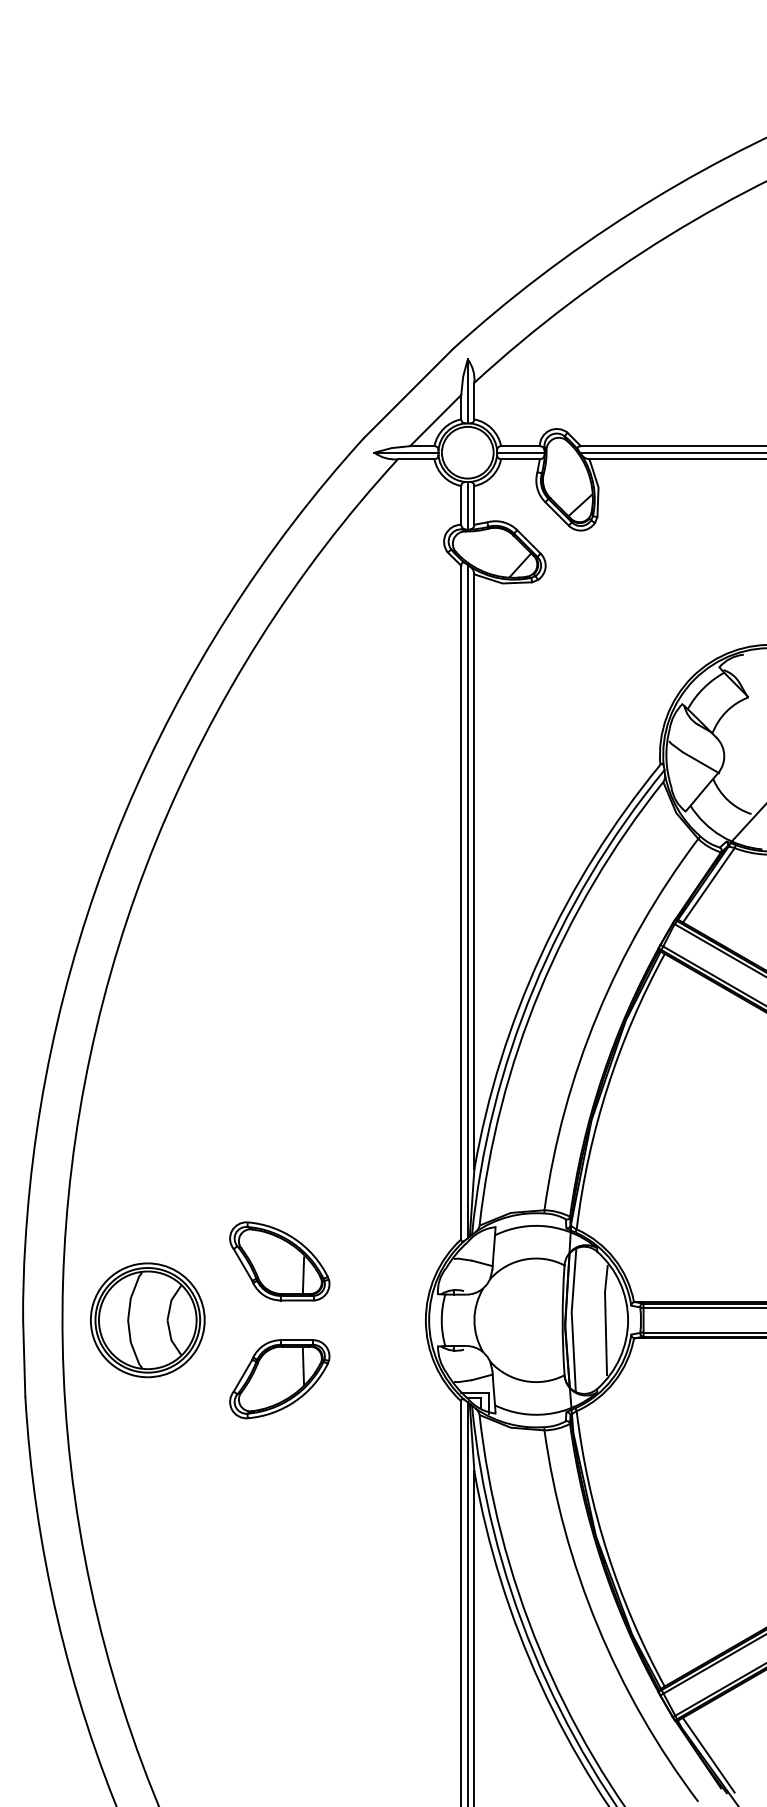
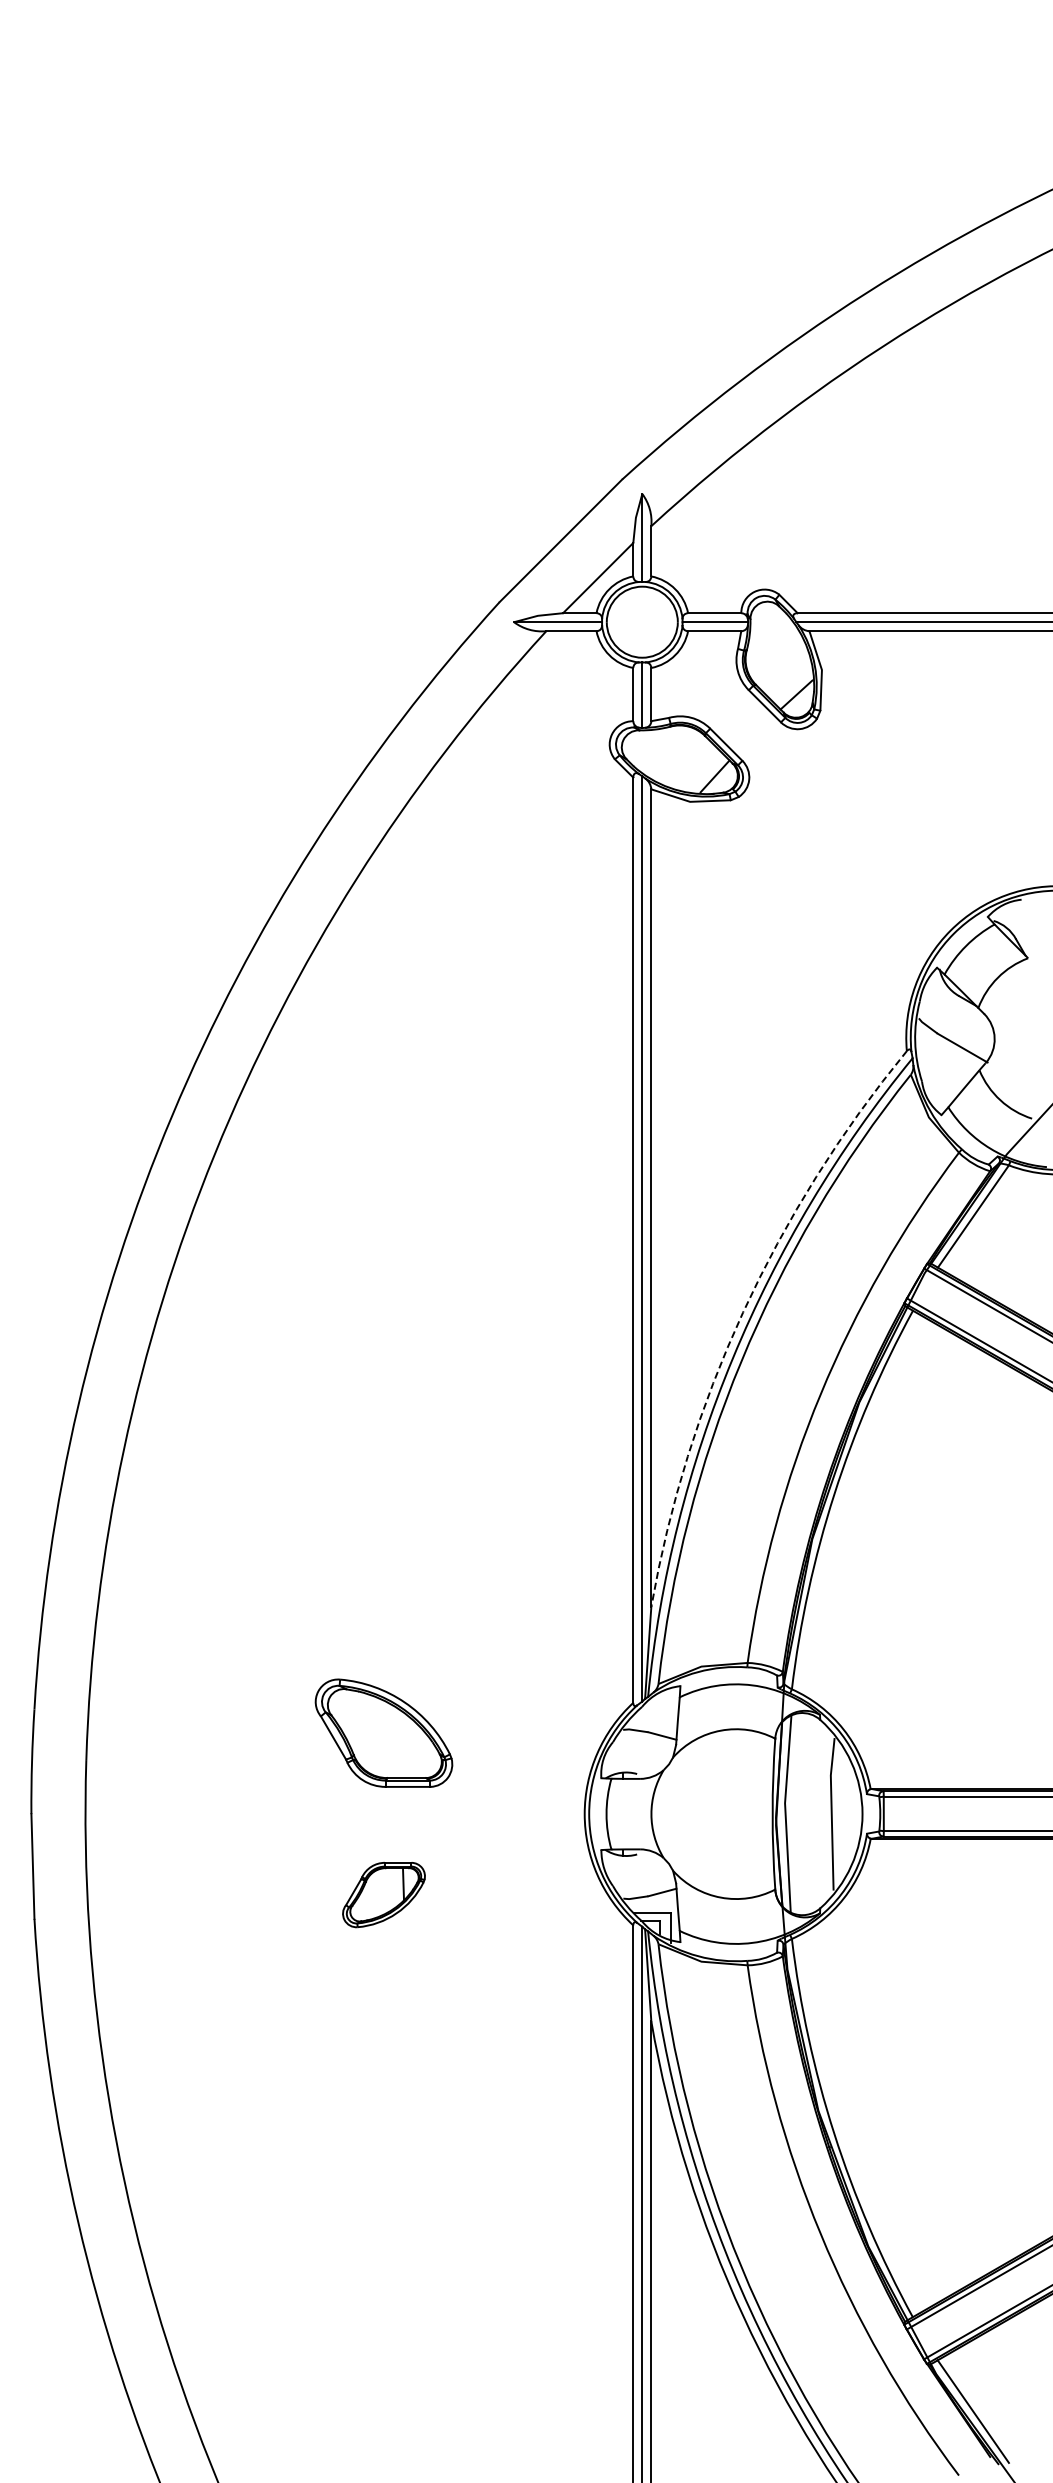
arc: (541, 955) -> (743, 1312), solid -> dashed
line: (303, 1275) -> (416, 1752), removed
part: (147, 1320) -> (202, 1814), removed
part: (279, 1378) -> (383, 1894), size x0.6

